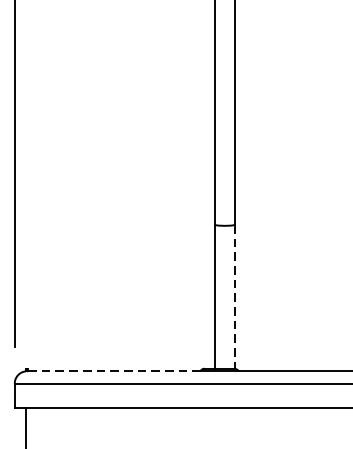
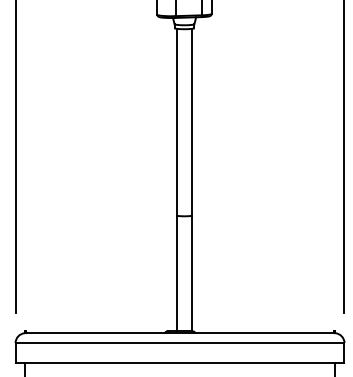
line: (234, 296) -> (192, 273), dashed -> solid
line: (115, 371) -> (96, 333), dashed -> solid

